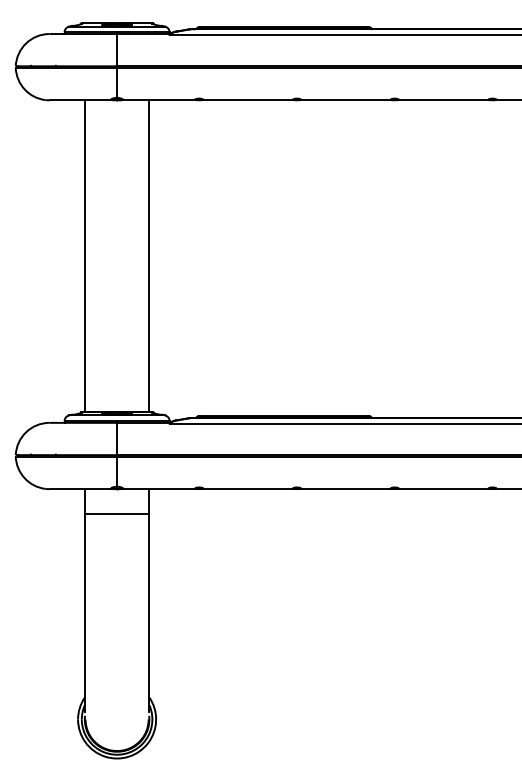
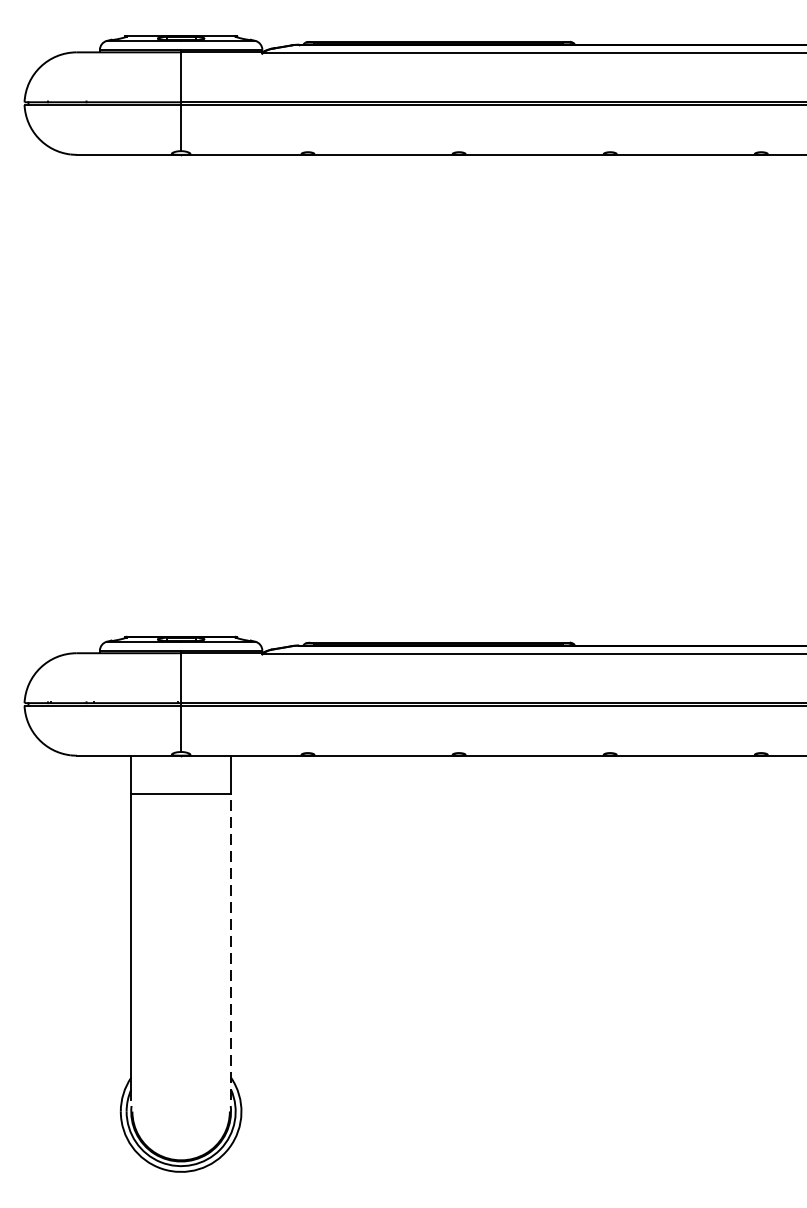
line: (84, 256) -> (130, 396), removed
line: (149, 256) -> (231, 396), removed
line: (149, 613) -> (231, 947), solid -> dashed

